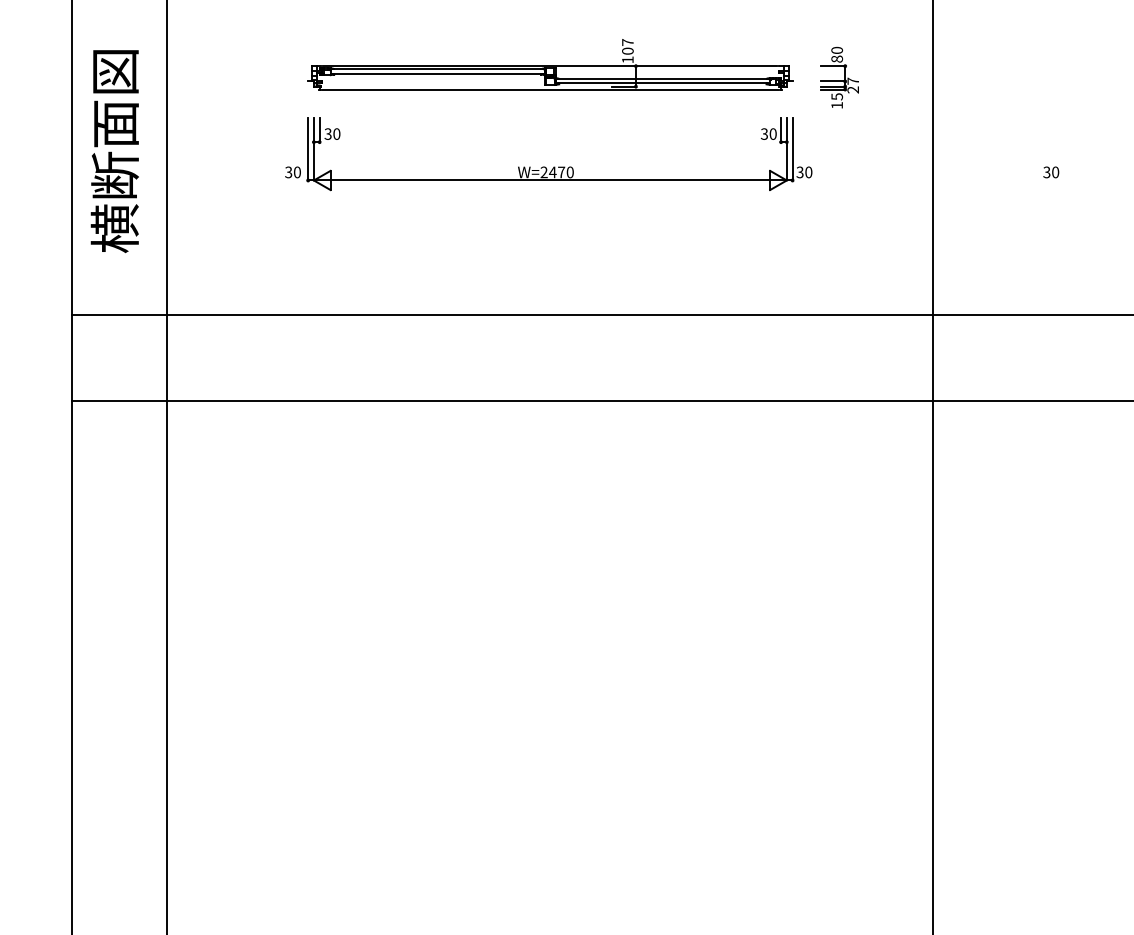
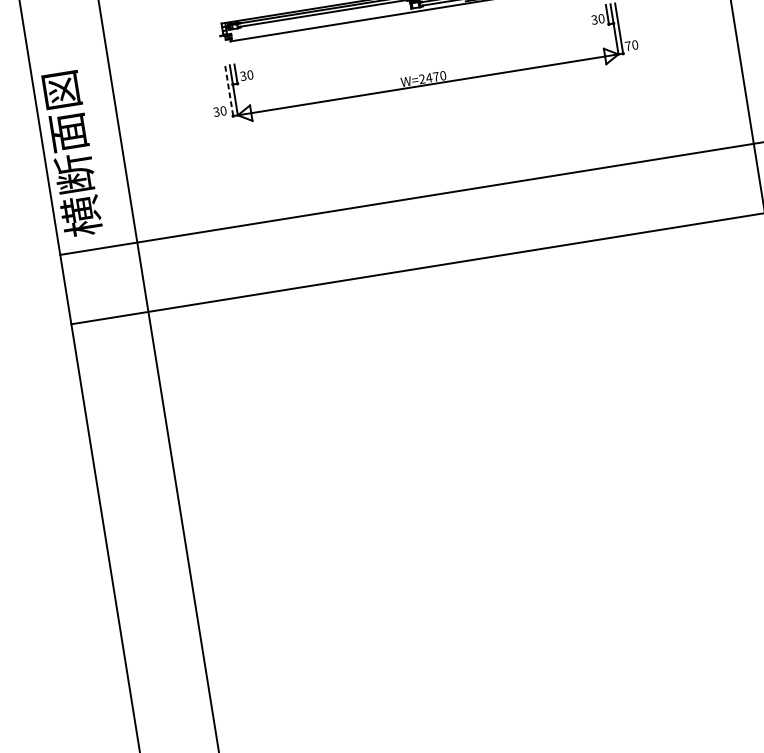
line: (308, 149) -> (229, 91), solid -> dashed
text: (114, 151) -> (71, 154), moved
text: (799, 172) -> (627, 46), 30 -> 70

